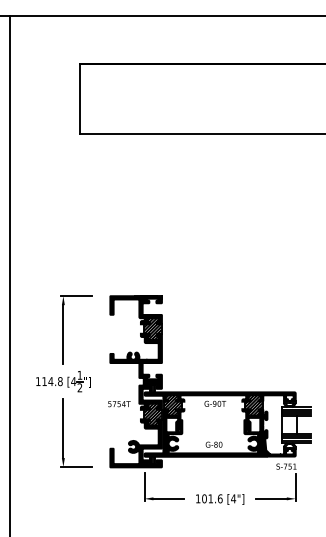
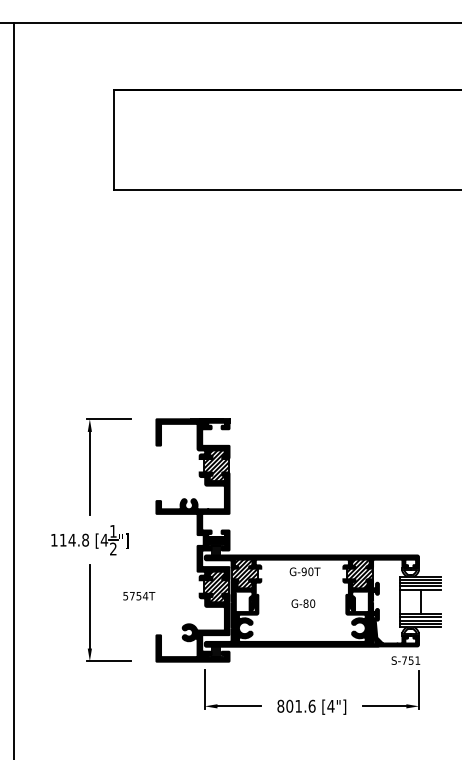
text: (119, 404) -> (139, 596), moved
text: (214, 444) -> (303, 603), moved
text: (197, 498) -> (280, 705), 101.6 -> 801.6

